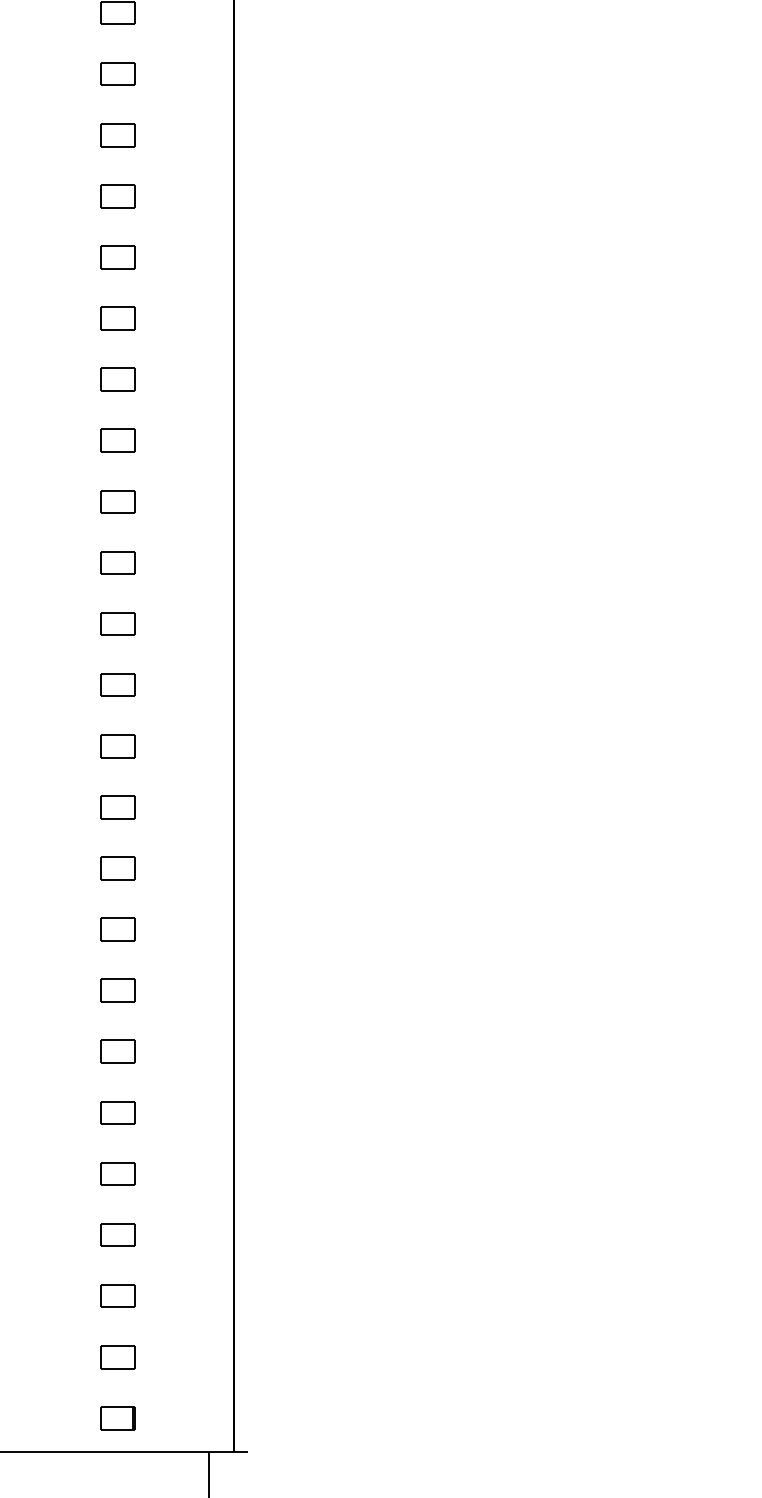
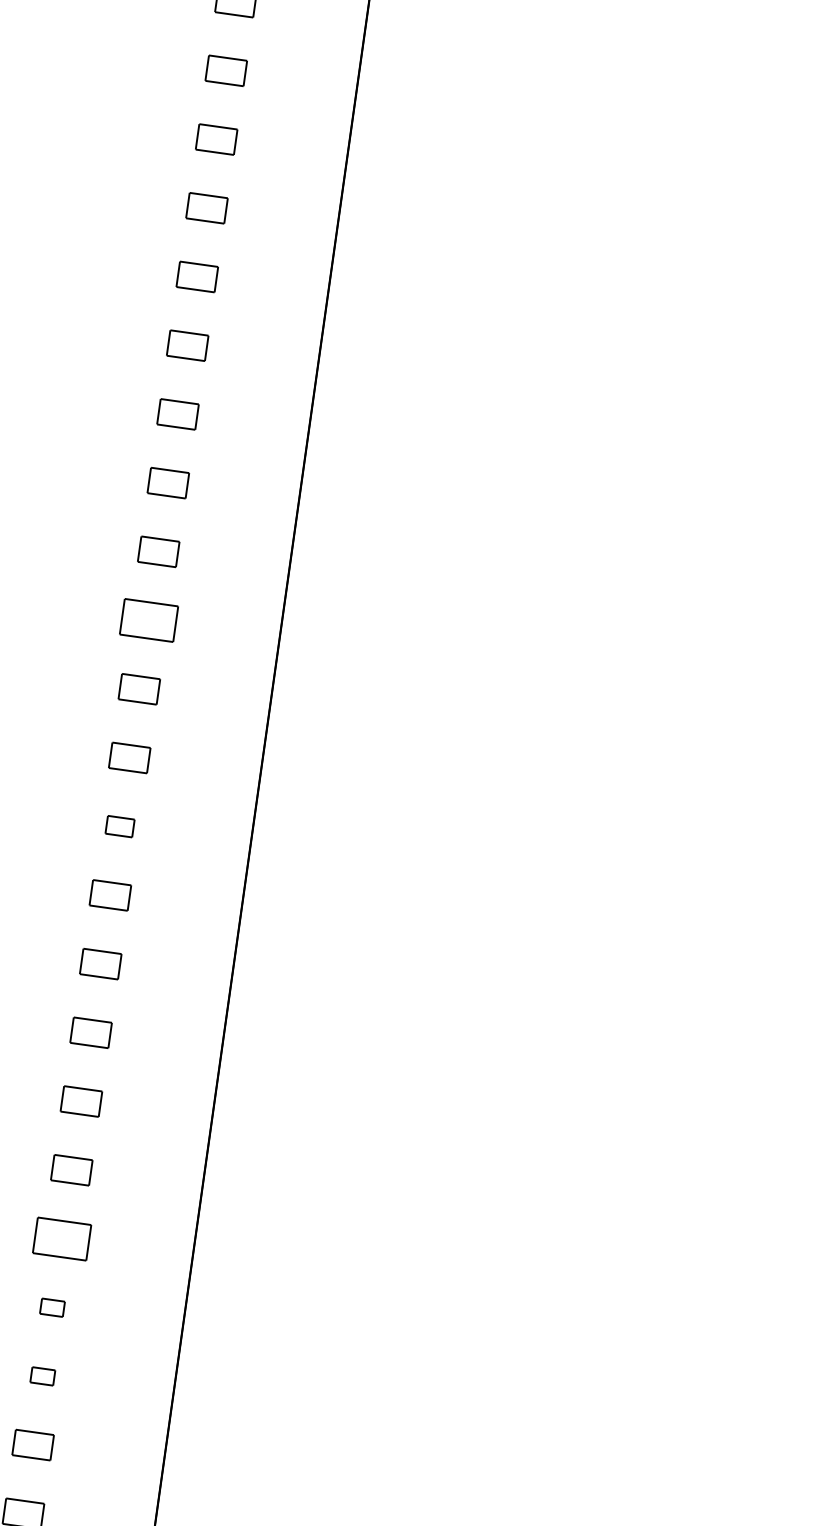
part: (117, 501) -> (148, 620), size x1.4
part: (117, 684) -> (119, 825), size x0.7
part: (117, 1051) -> (61, 1238), size x1.4
part: (117, 1112) -> (52, 1307), size x0.6
part: (117, 1173) -> (42, 1375), size x0.6

